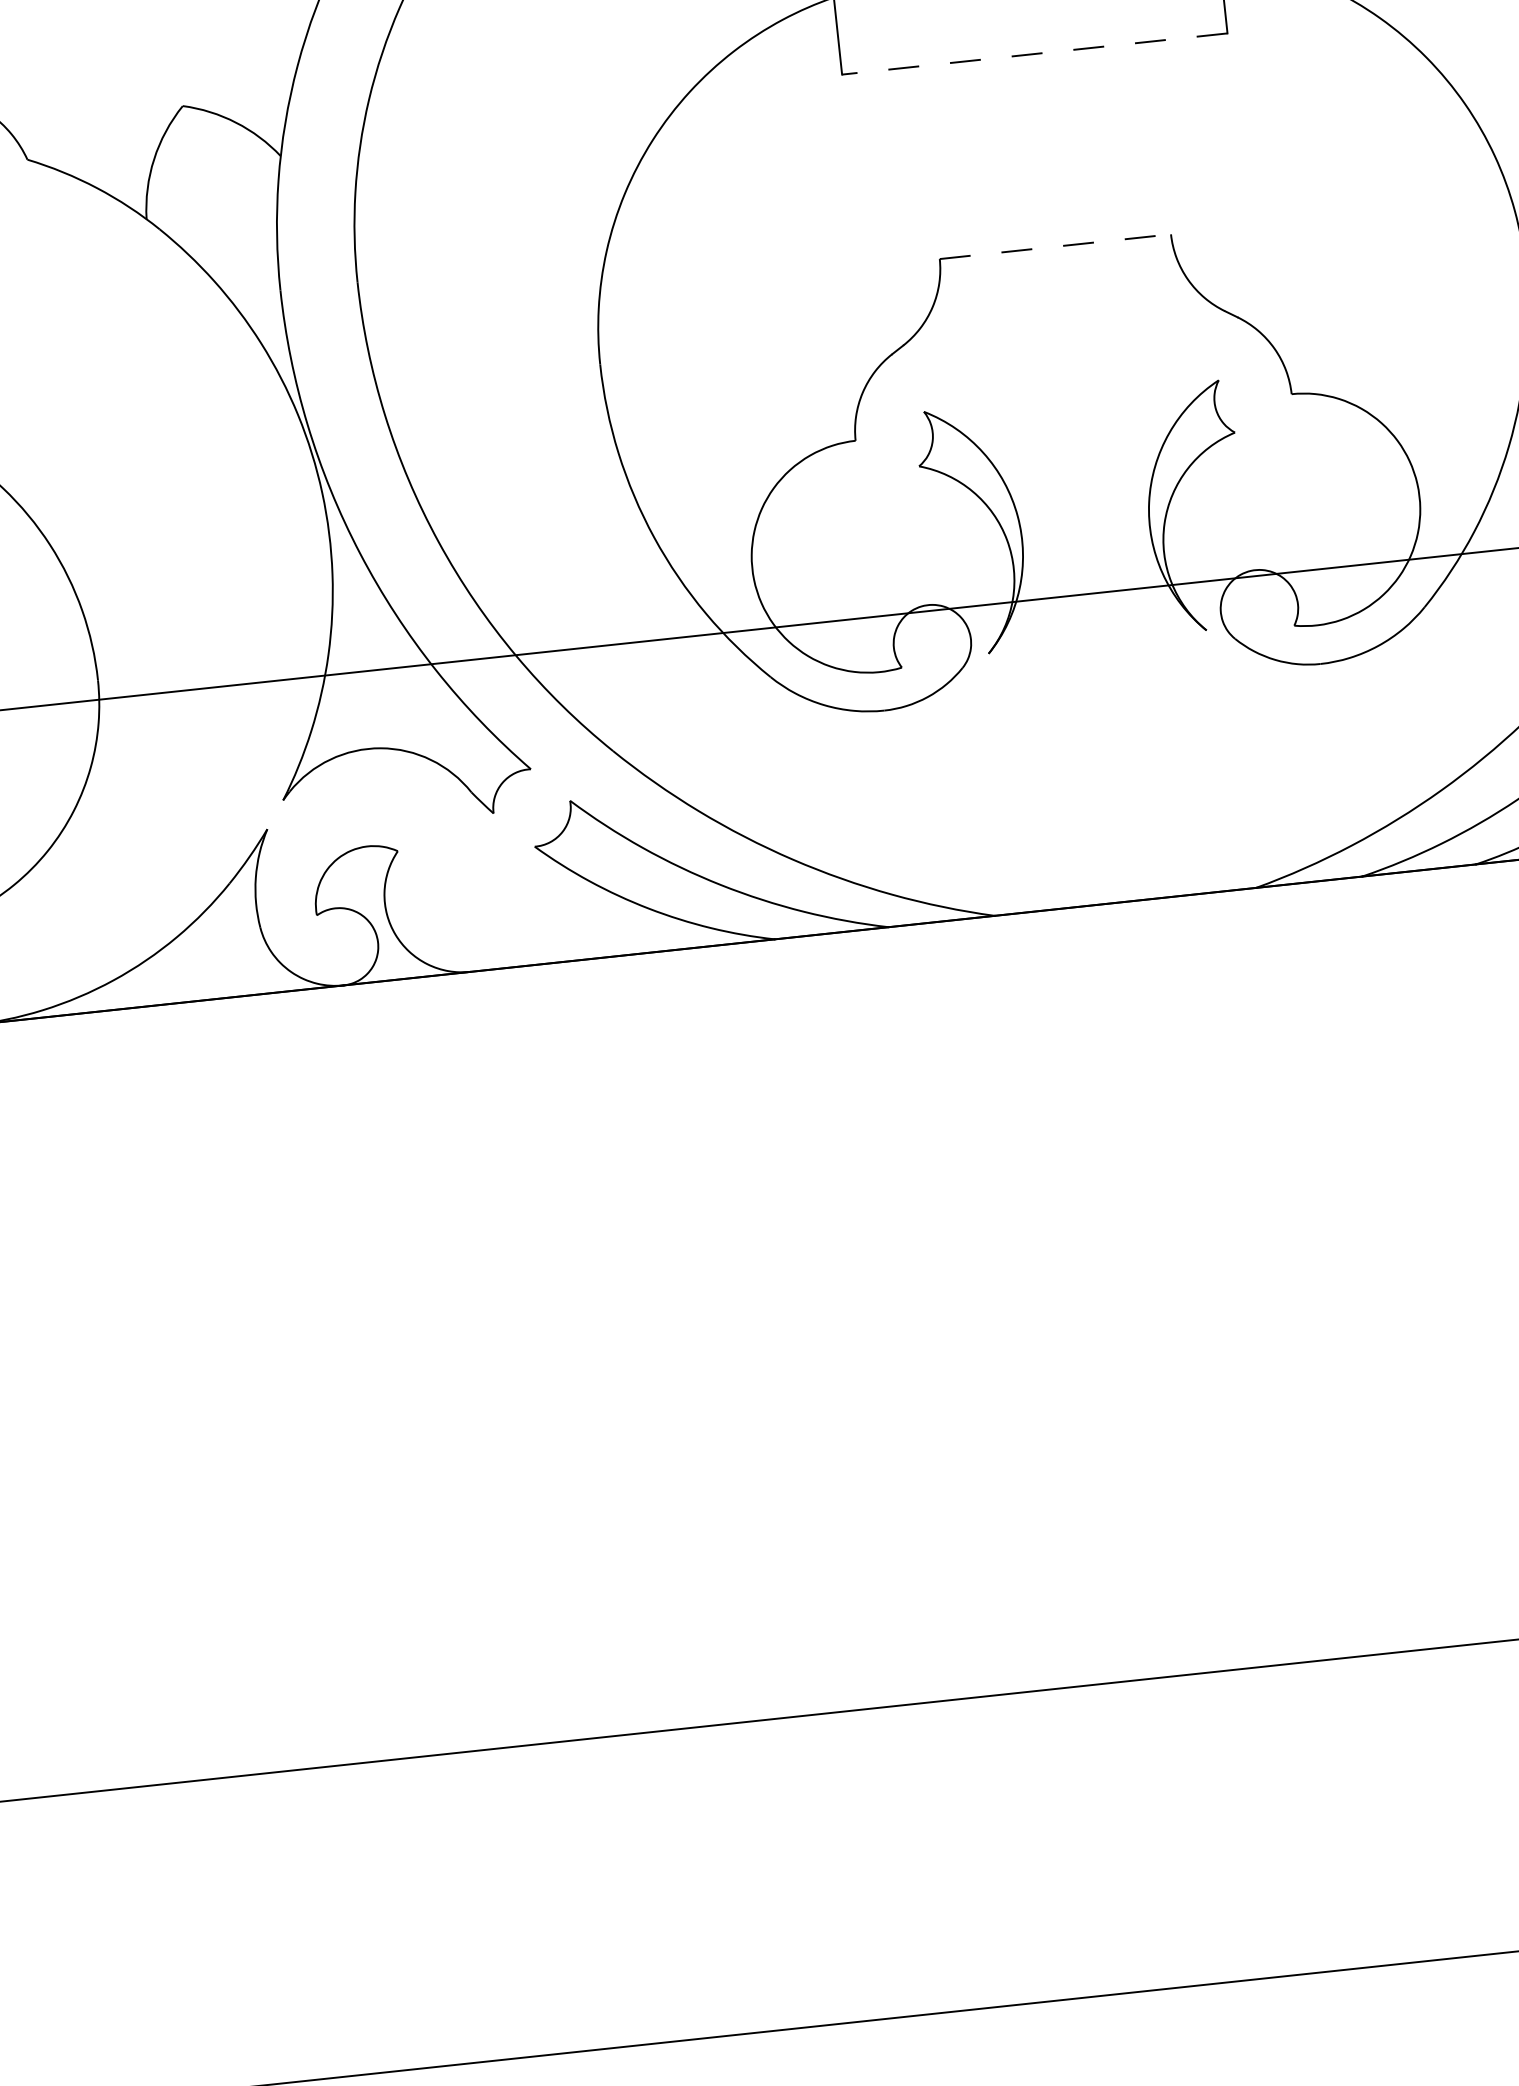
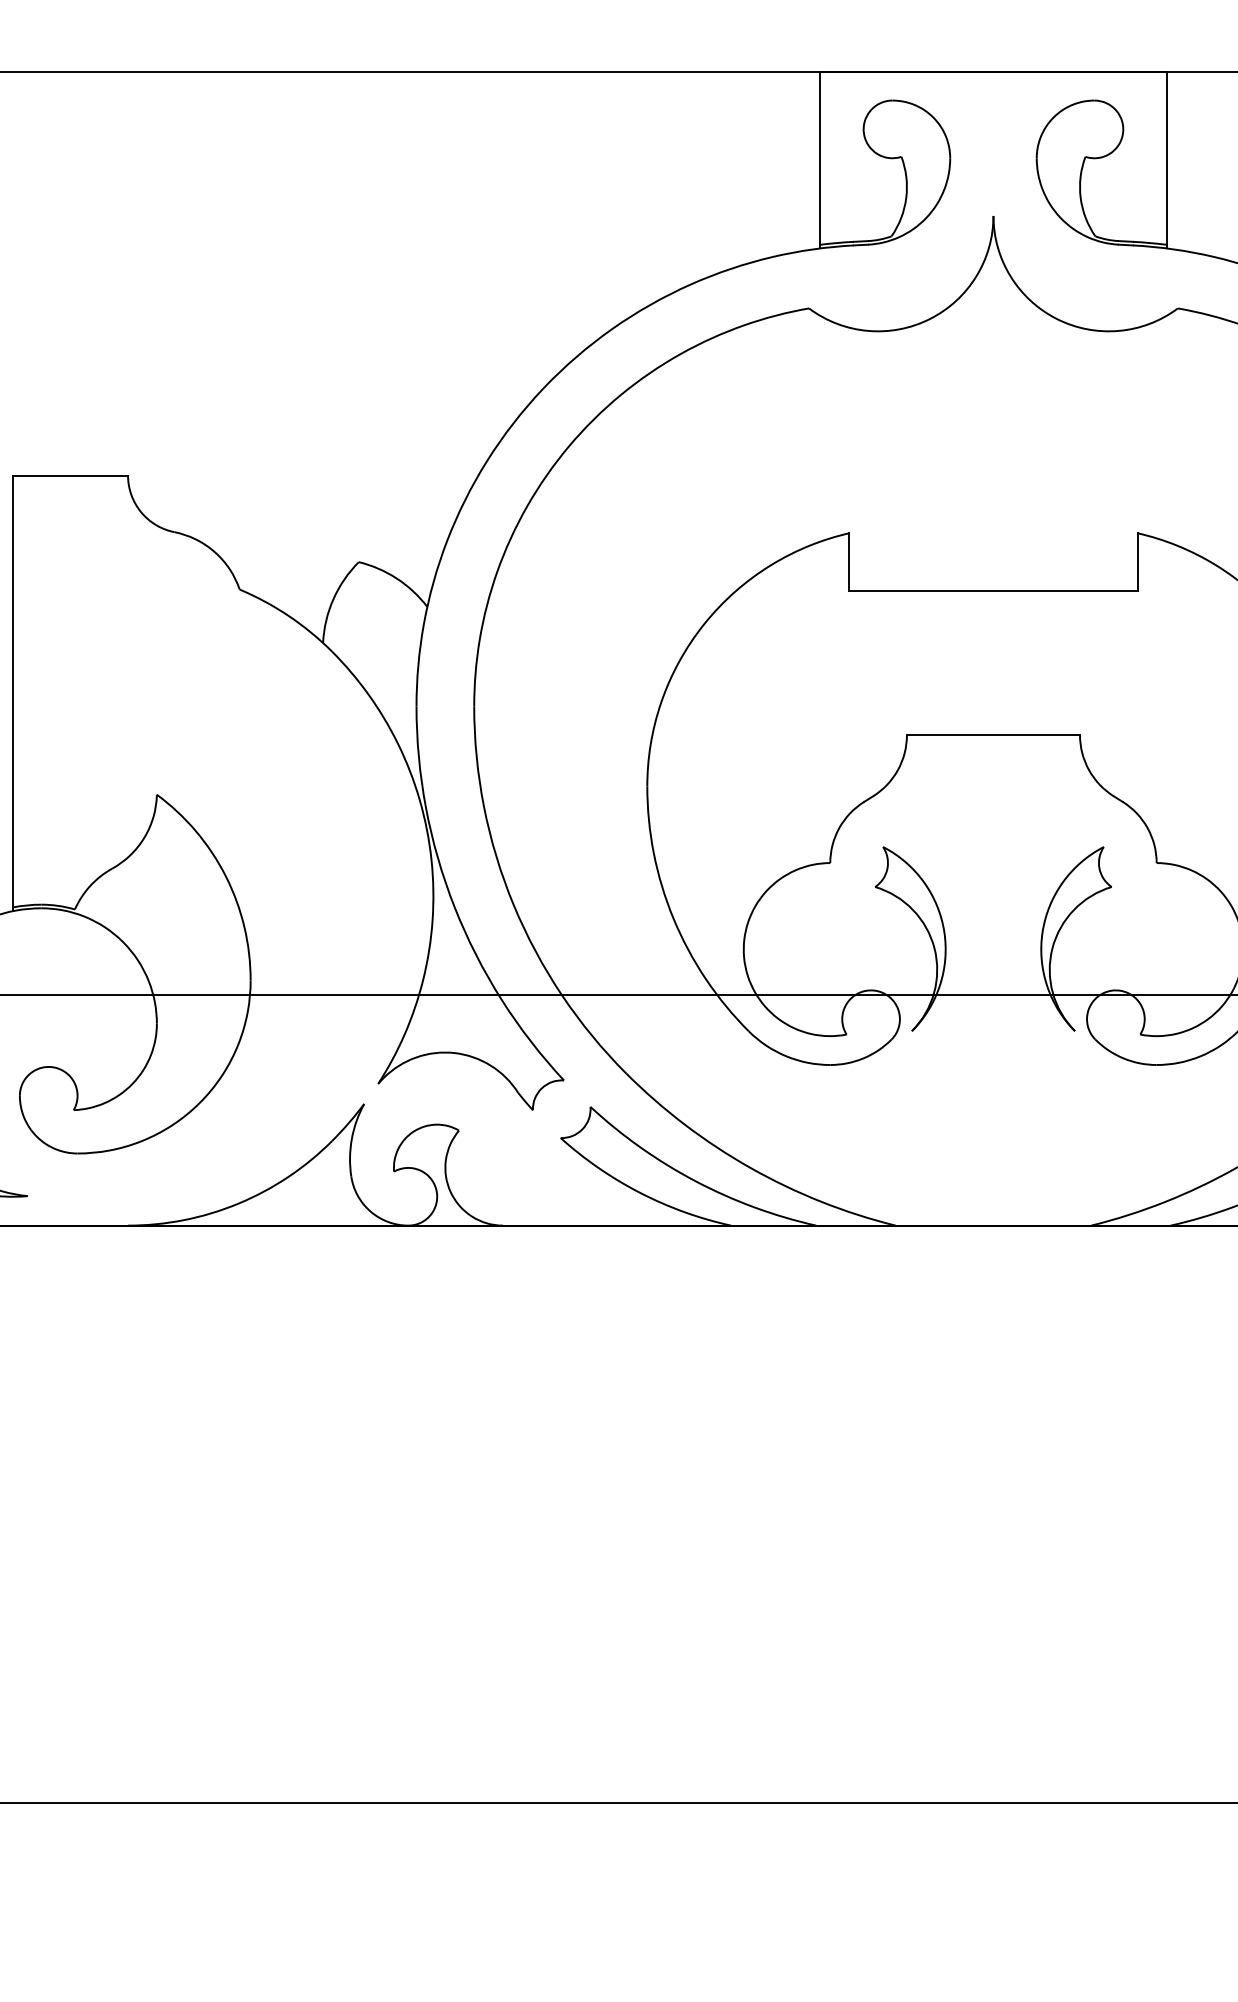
line: (1033, 53) -> (992, 590), dashed -> solid
line: (1055, 247) -> (993, 735), dashed -> solid

